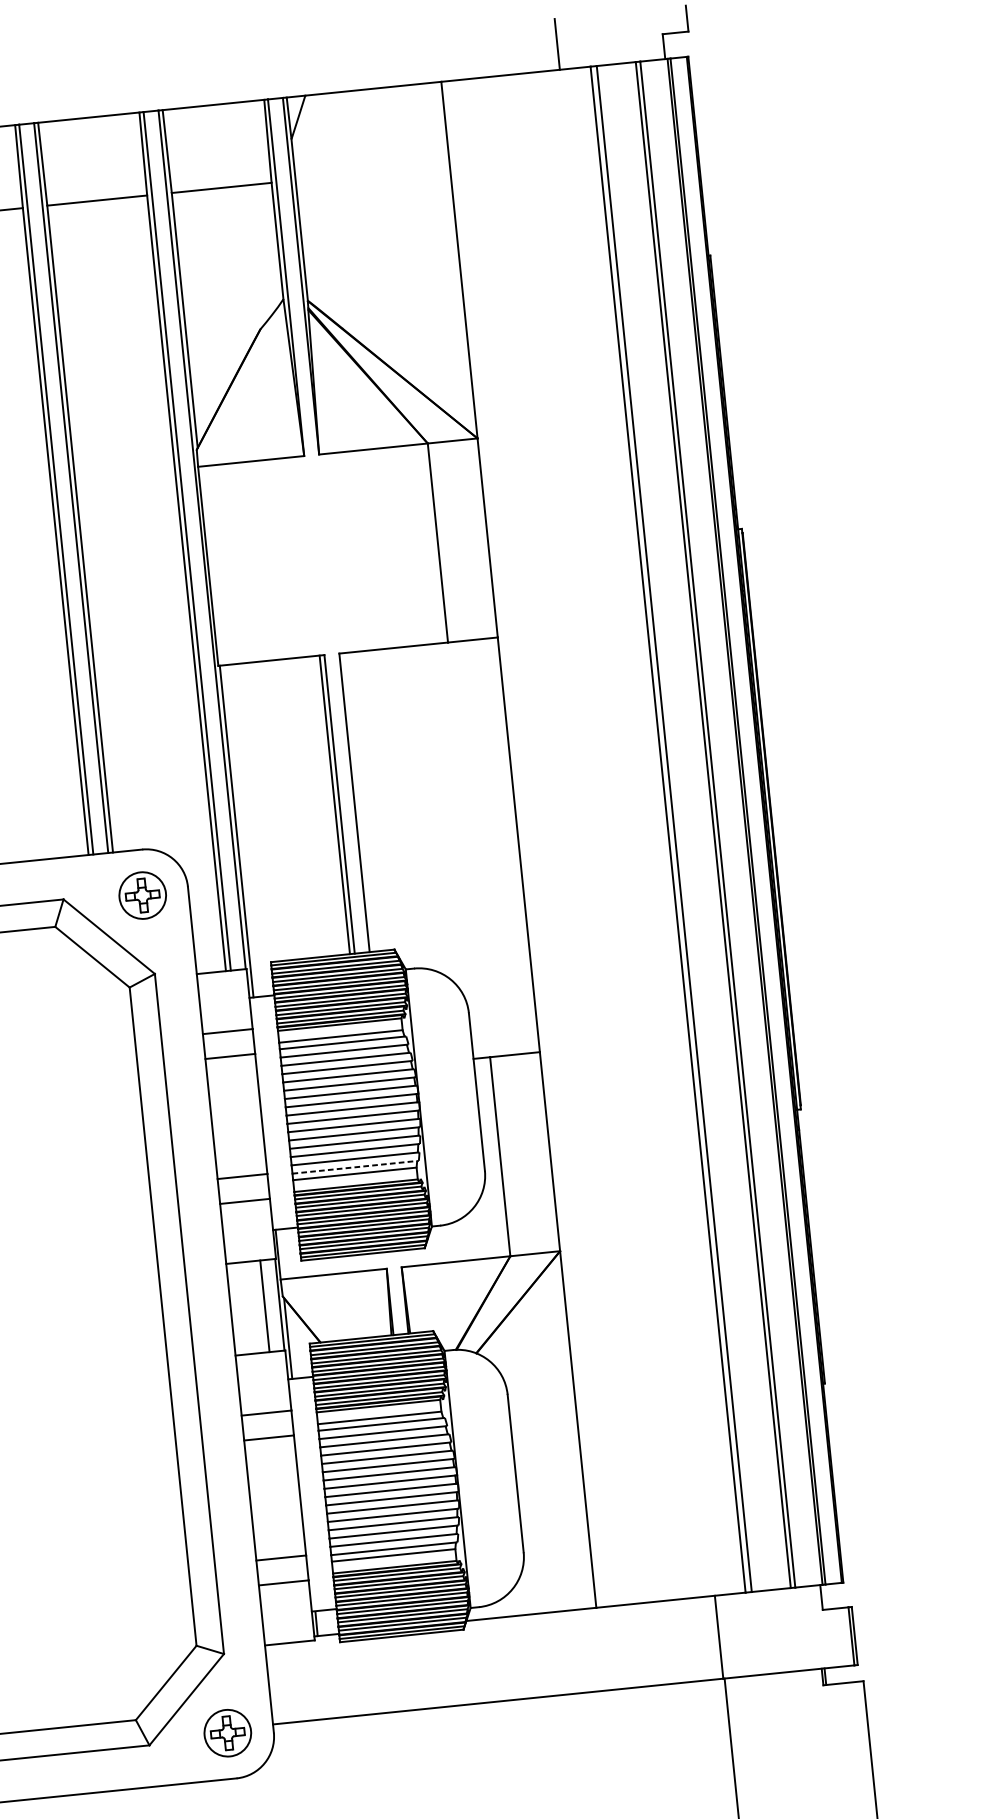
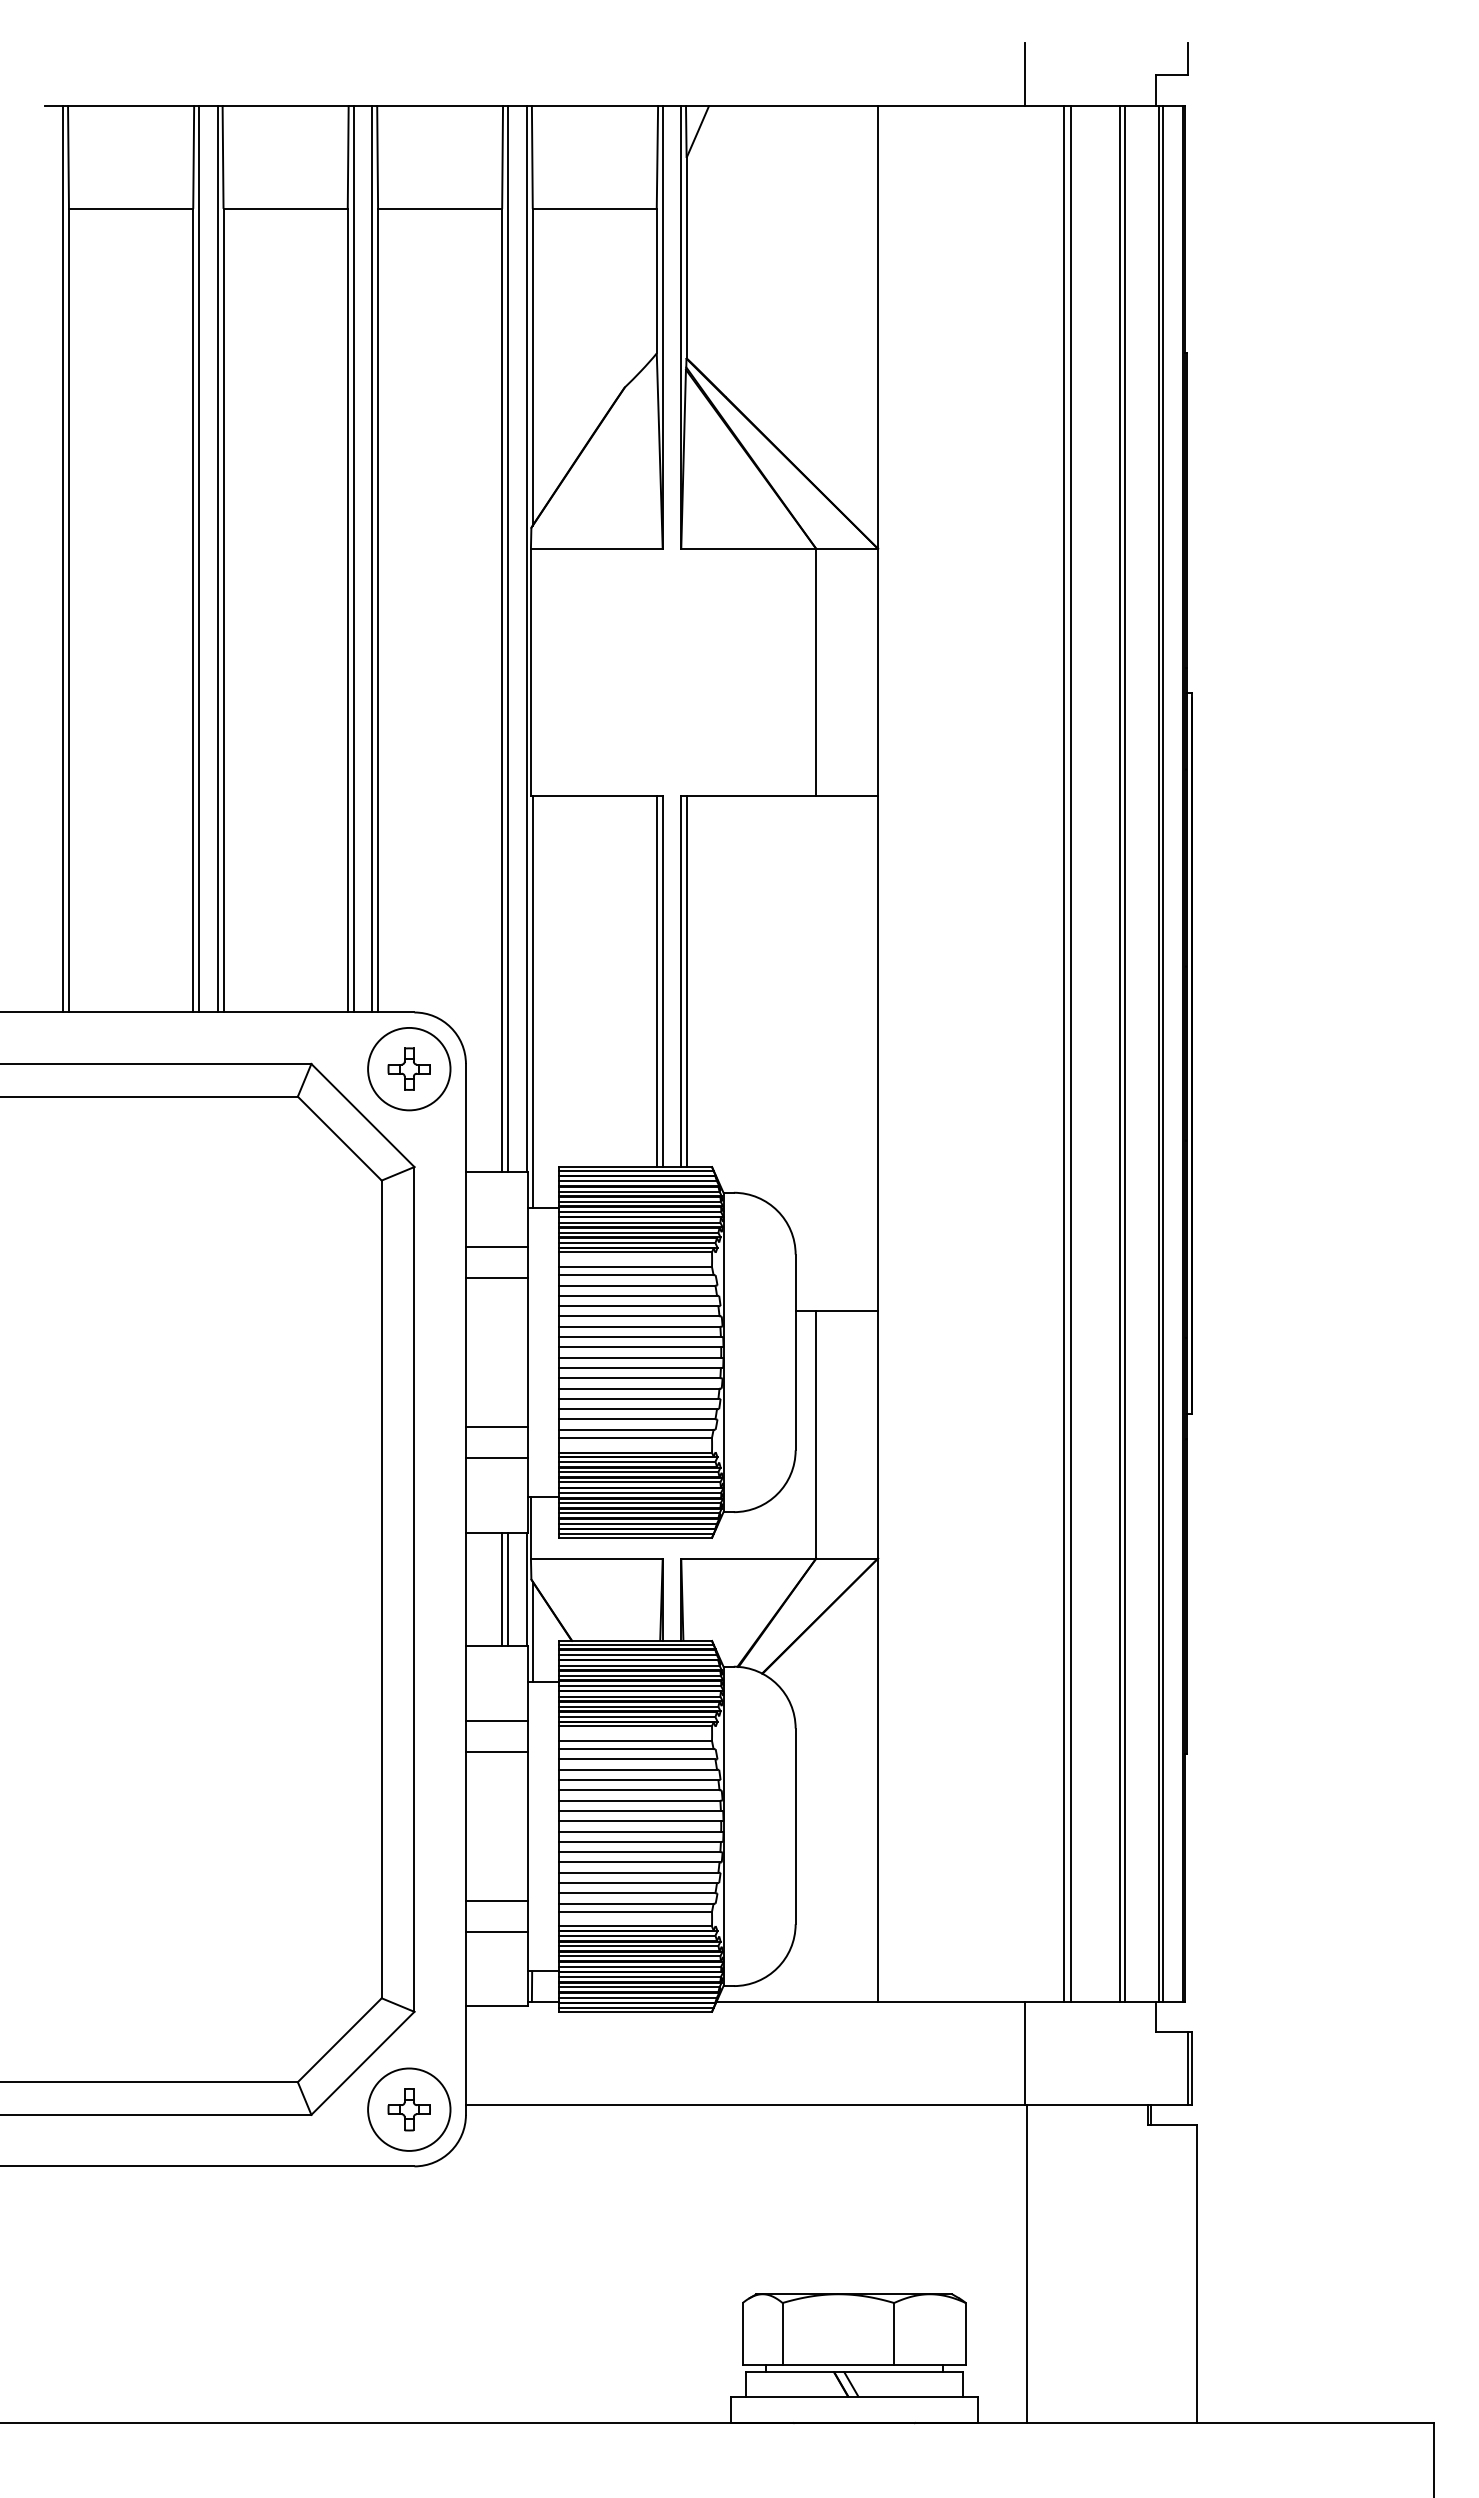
line: (358, 802) -> (686, 981), added
circle: (142, 895) -> (409, 1068), size x1.43
line: (355, 1167) -> (636, 1429), dashed -> solid
line: (260, 1306) -> (502, 1589), added
circle: (227, 1733) -> (409, 2109), size x1.43

